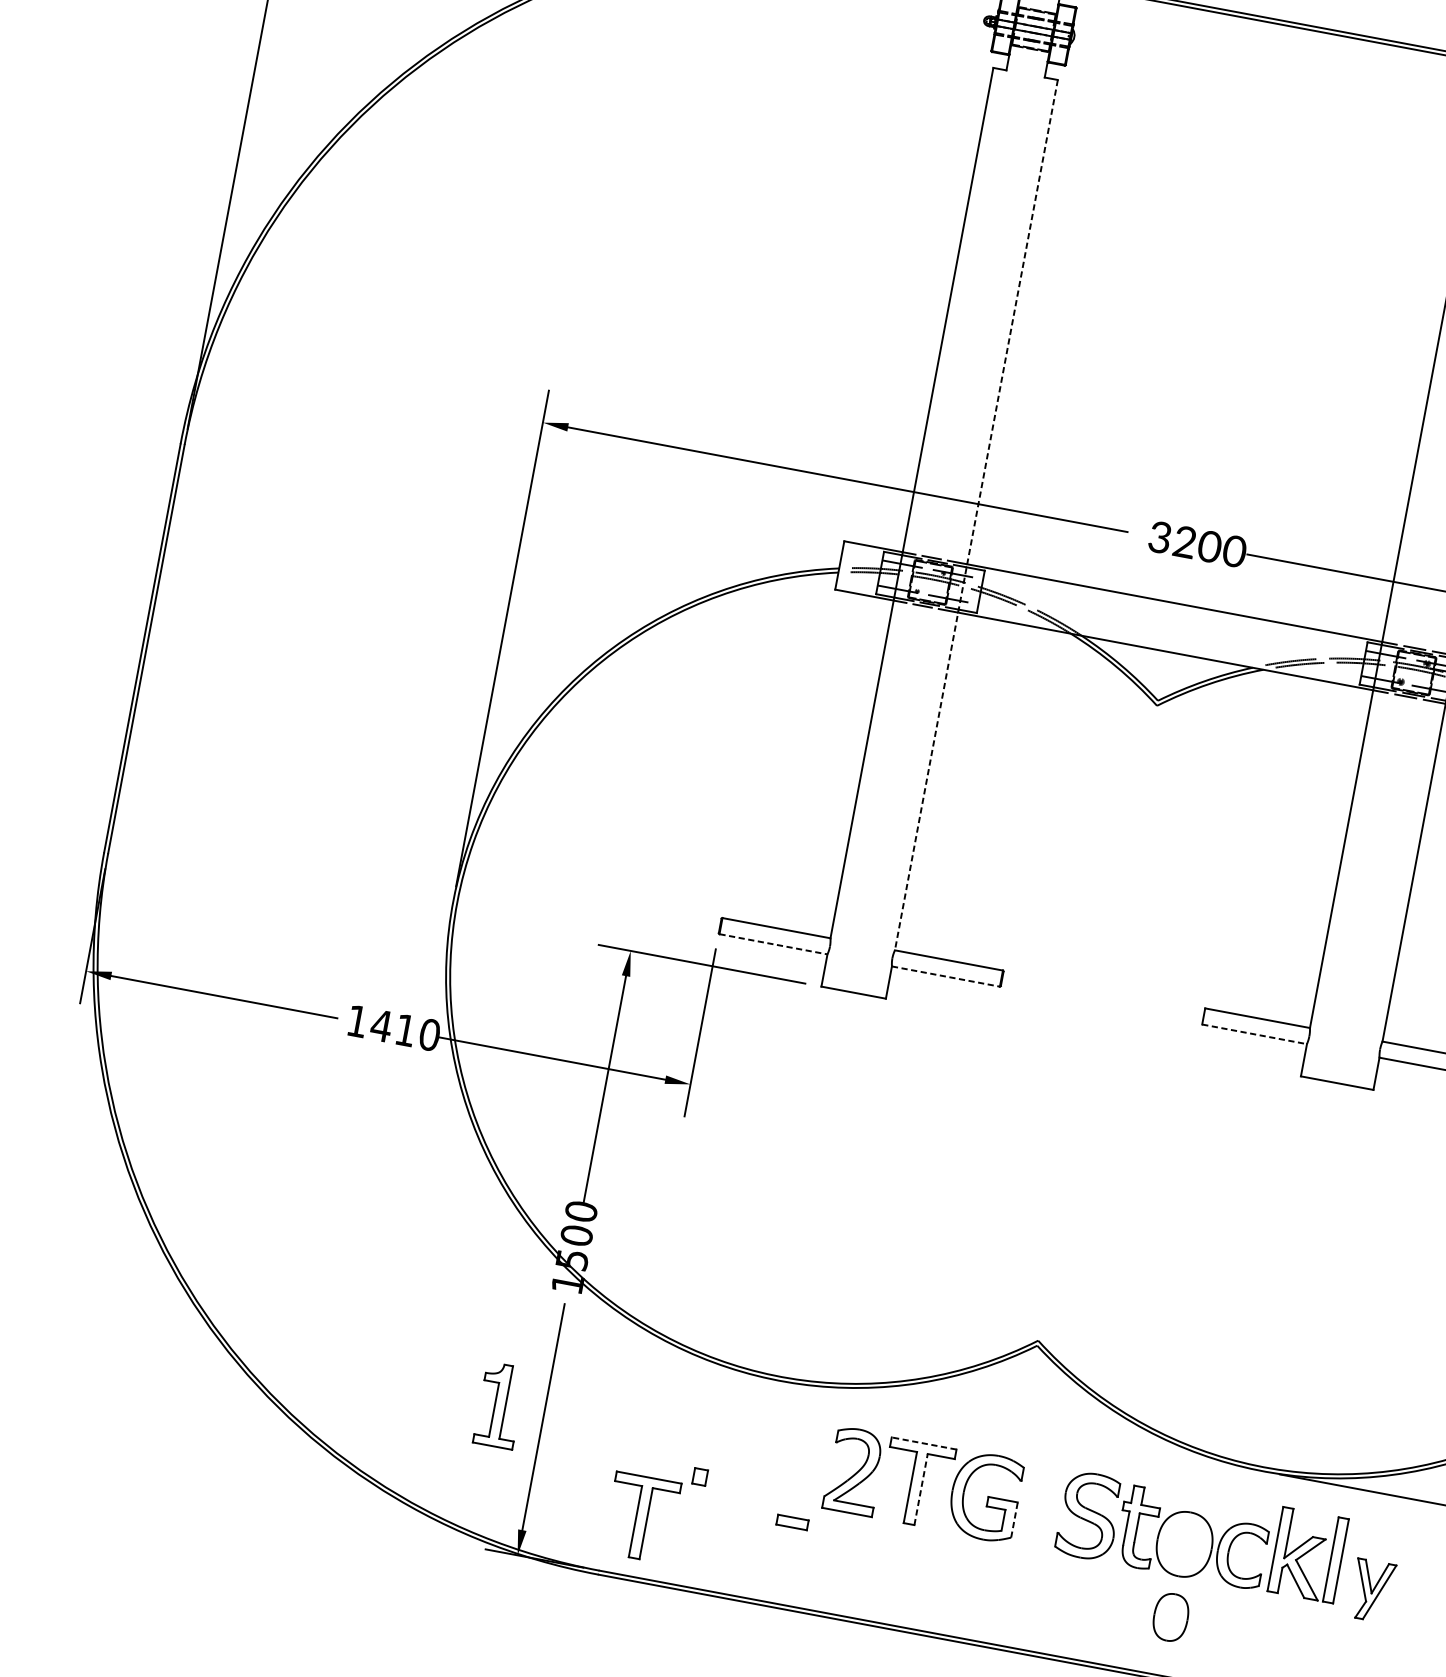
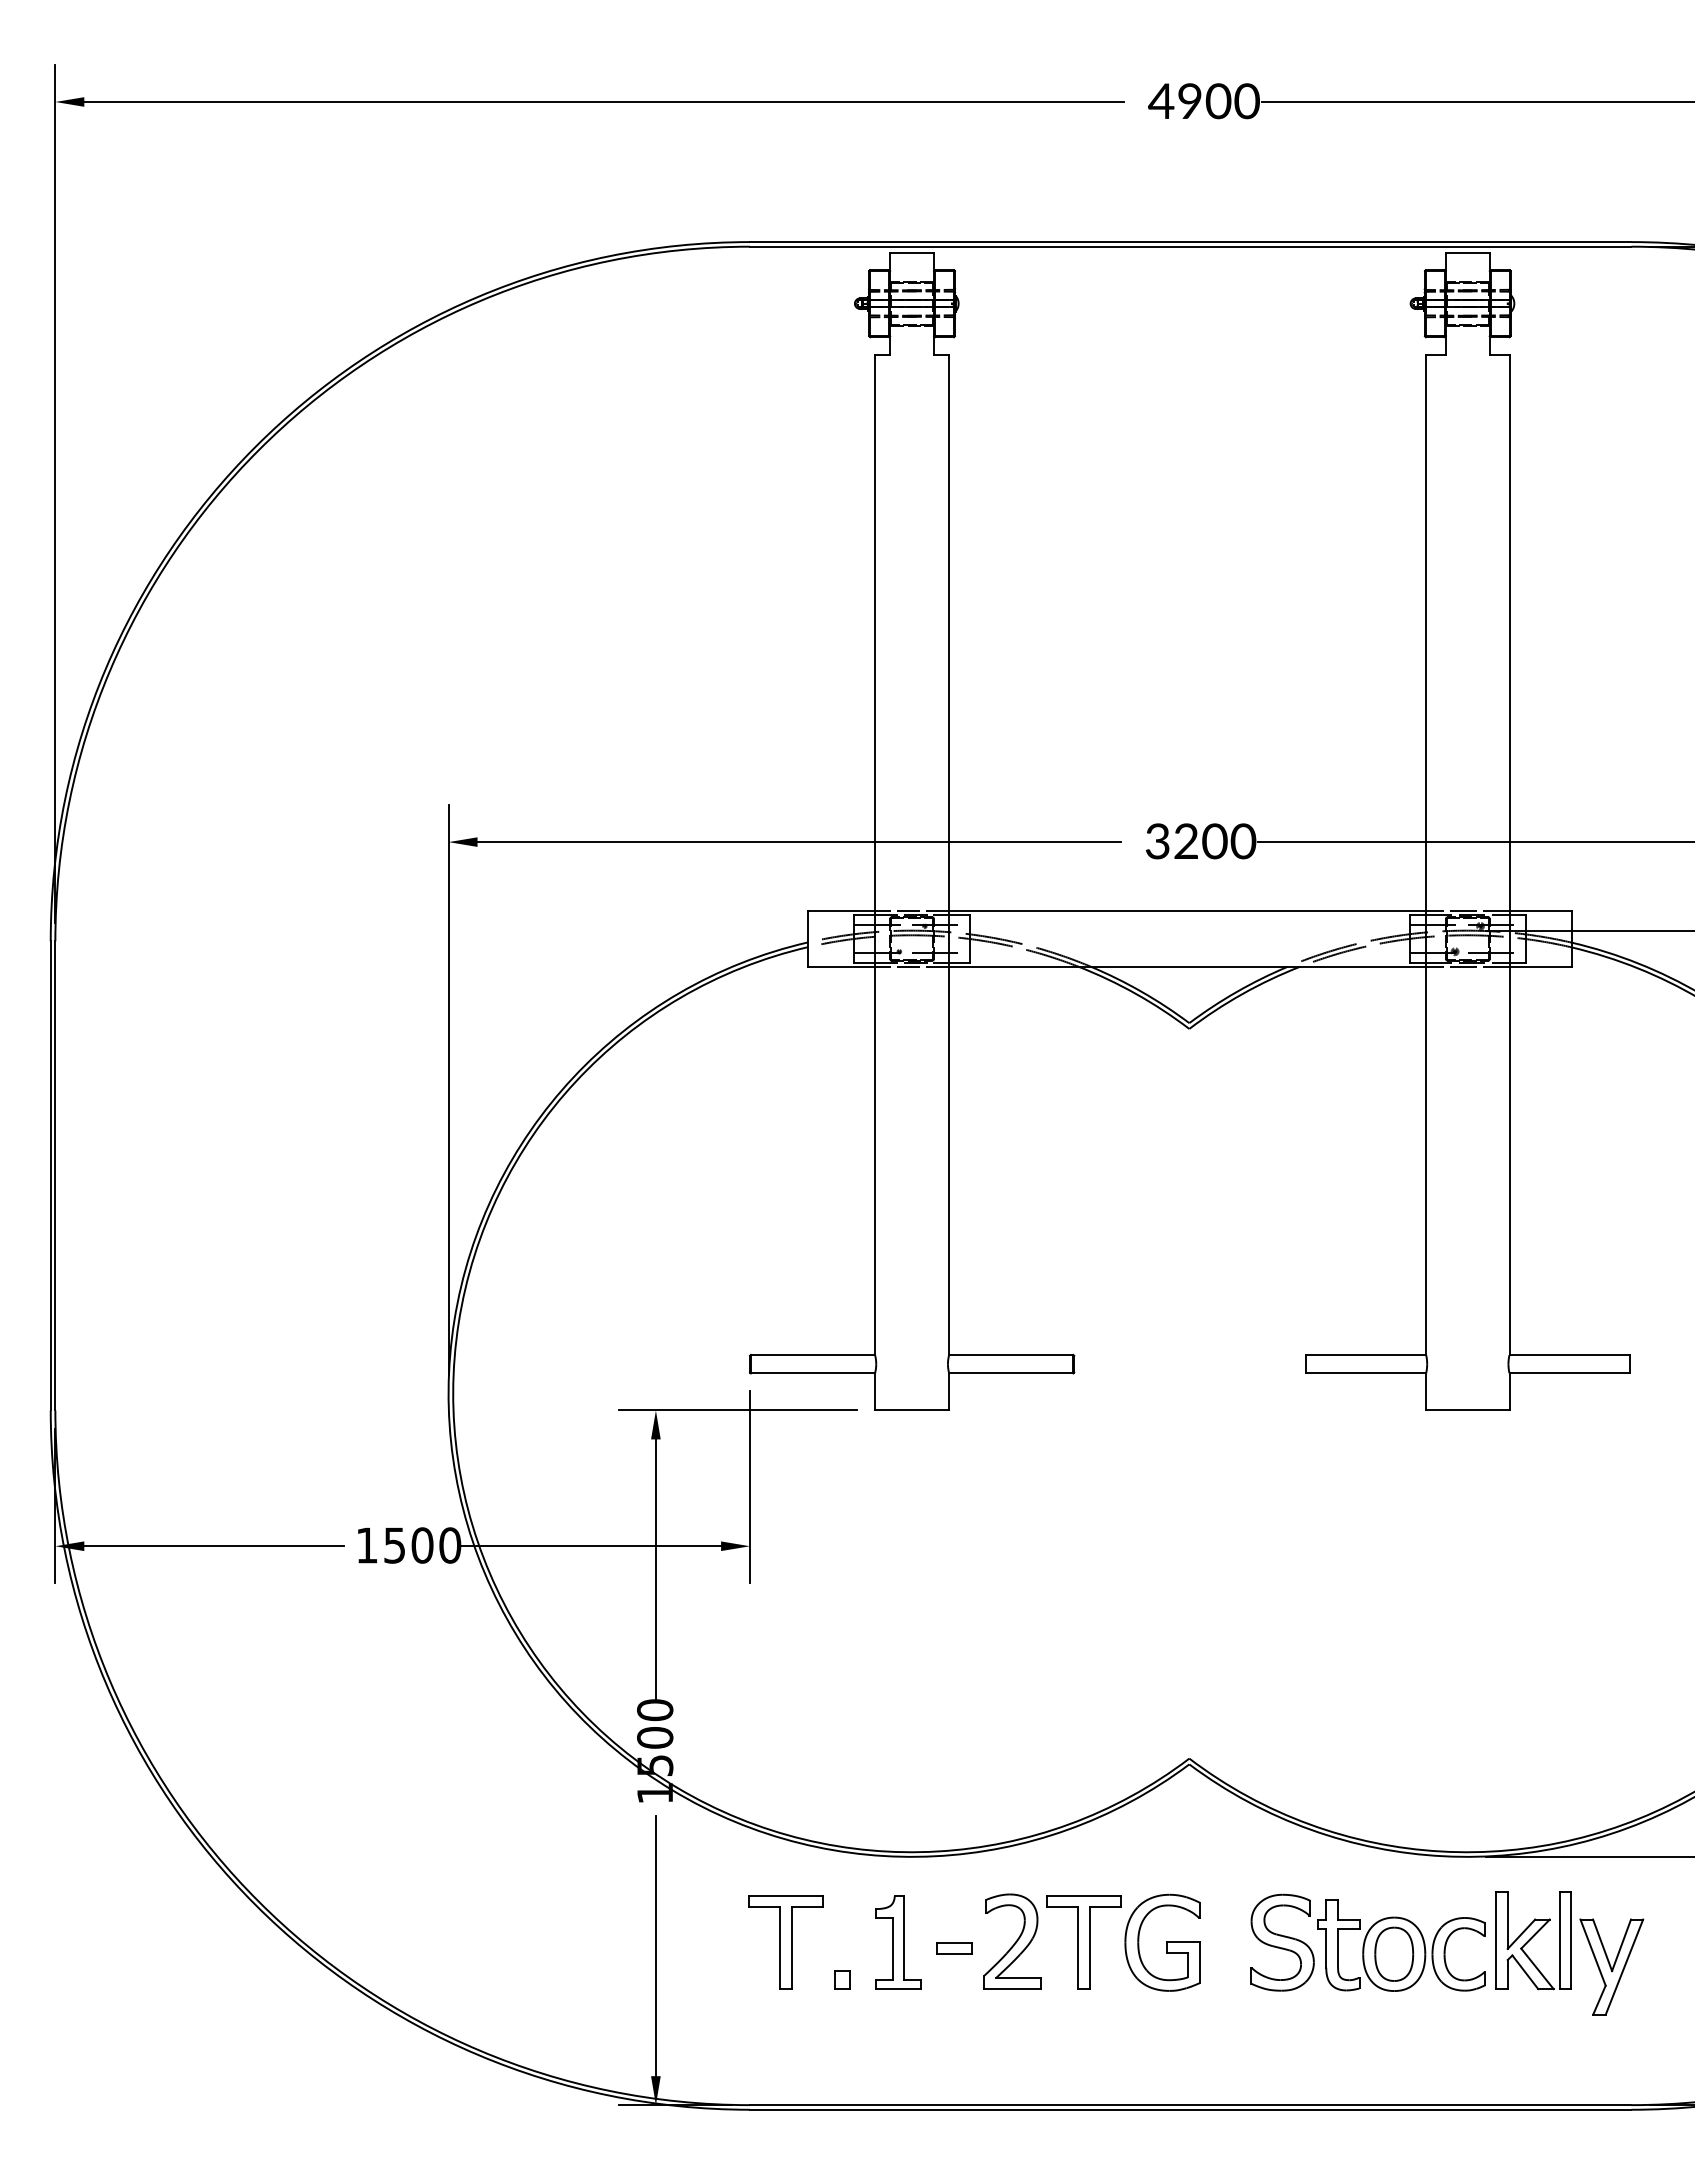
line: (976, 515) -> (949, 855), dashed -> solid
line: (773, 944) -> (813, 1373), dashed -> solid
line: (946, 976) -> (1011, 1373), dashed -> solid
text: (393, 1028) -> (408, 1545), 1410 -> 1500
line: (1255, 1034) -> (1366, 1373), dashed -> solid
part: (500, 1405) -> (898, 1942), moved
line: (923, 1443) -> (1083, 1896), dashed -> solid
line: (921, 1489) -> (1090, 1948), dashed -> solid
part: (641, 1517) -> (785, 1942), moved
line: (1014, 1519) -> (1200, 1962), dashed -> solid
part: (792, 1522) -> (954, 1948), moved
part: (1371, 1590) -> (1611, 1966), size x1.43
part: (1171, 1616) -> (1394, 1953), moved

